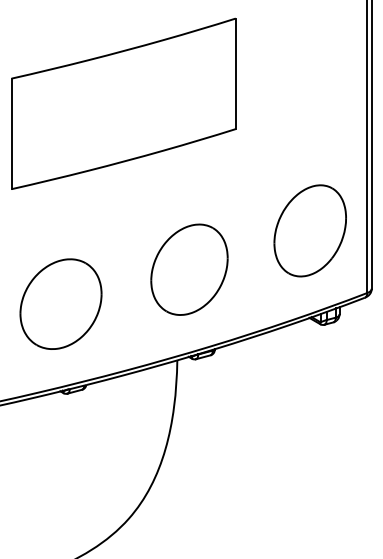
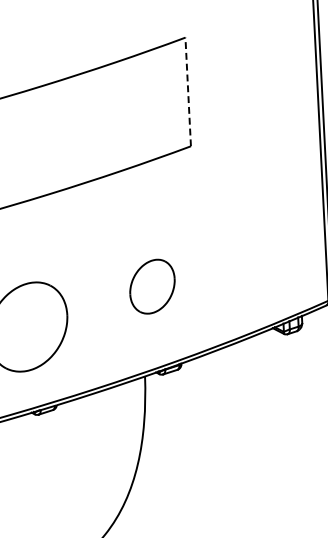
line: (235, 73) -> (187, 91), solid -> dashed
part: (309, 230) -> (268, 242), removed
part: (189, 269) -> (152, 286), size x0.6

